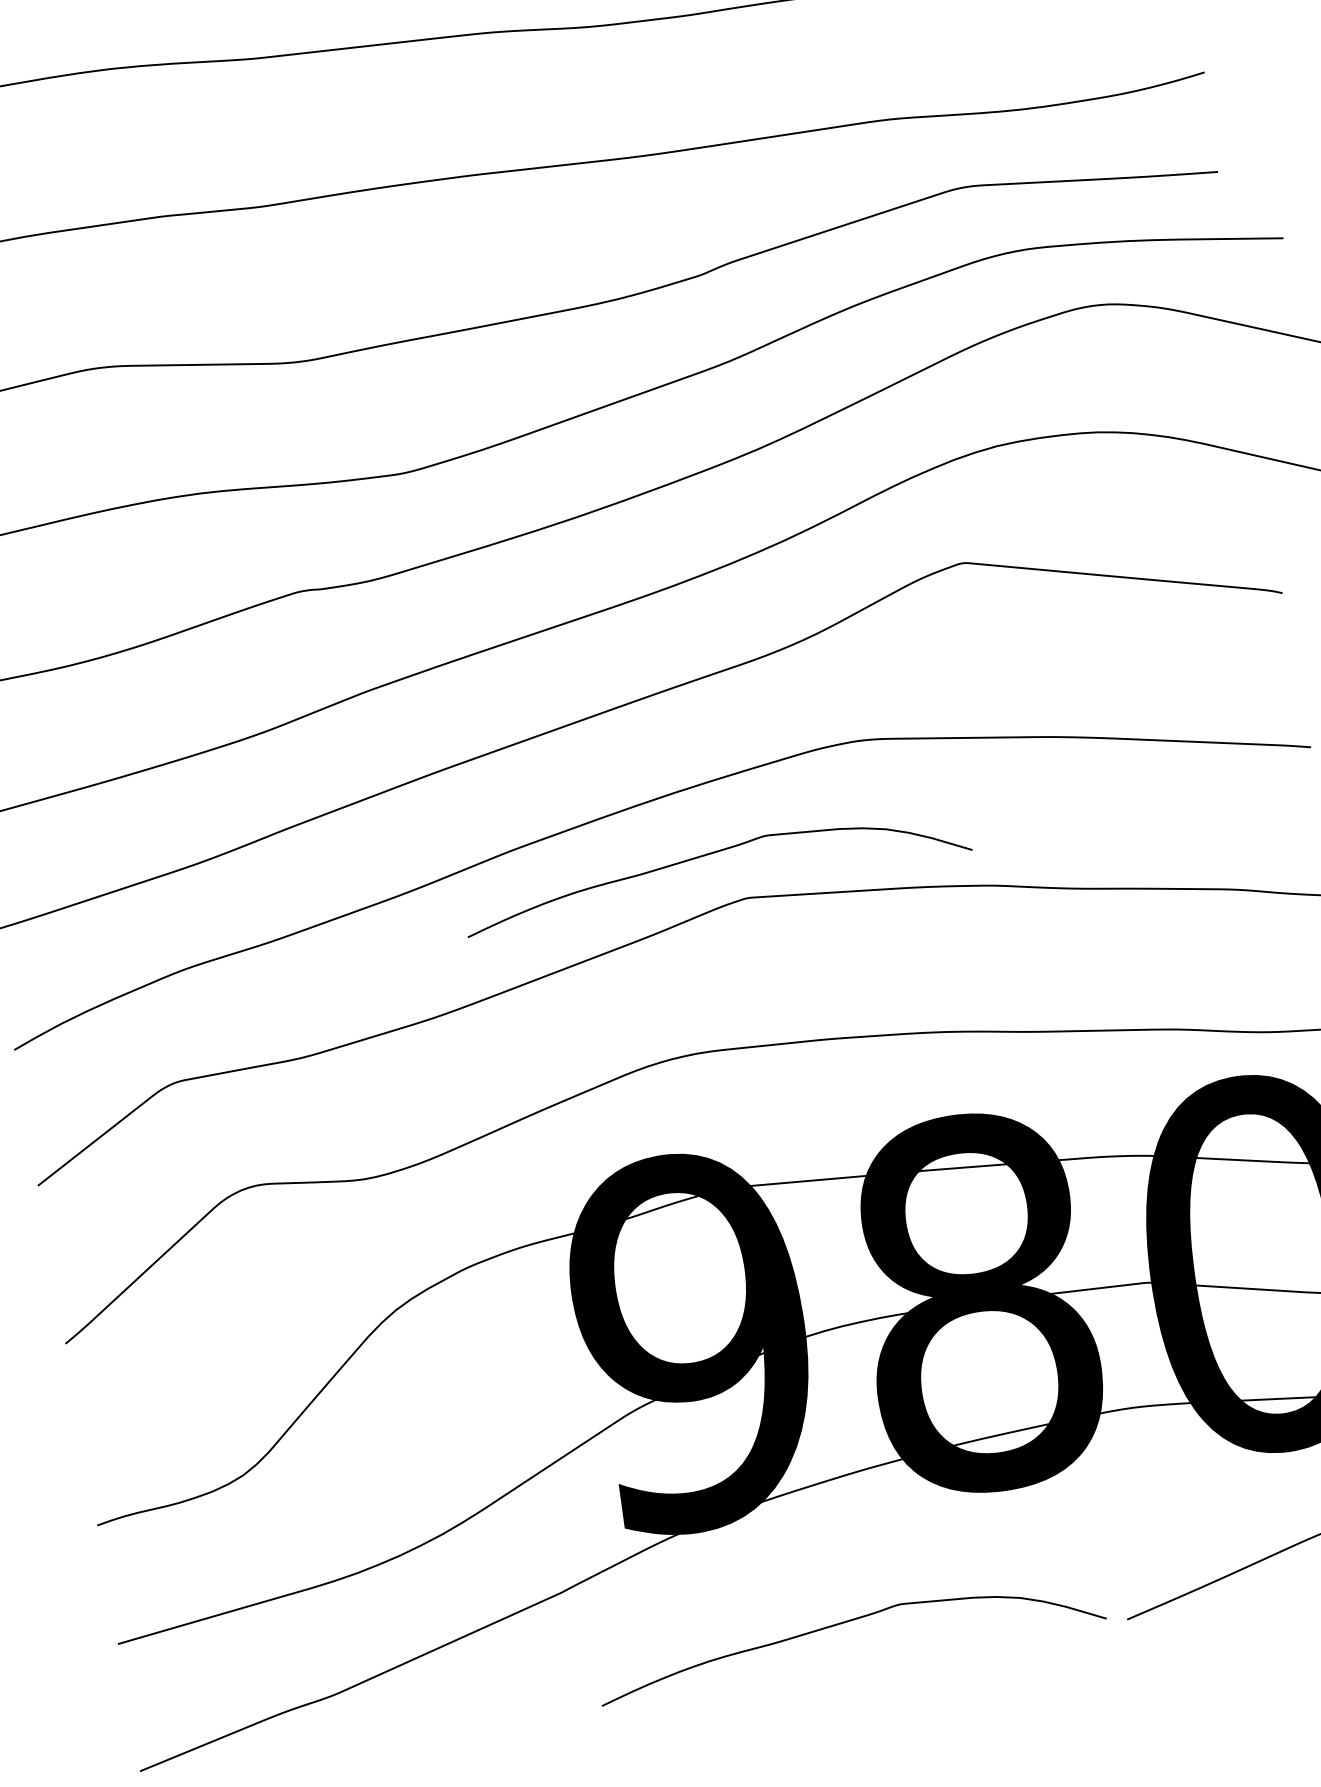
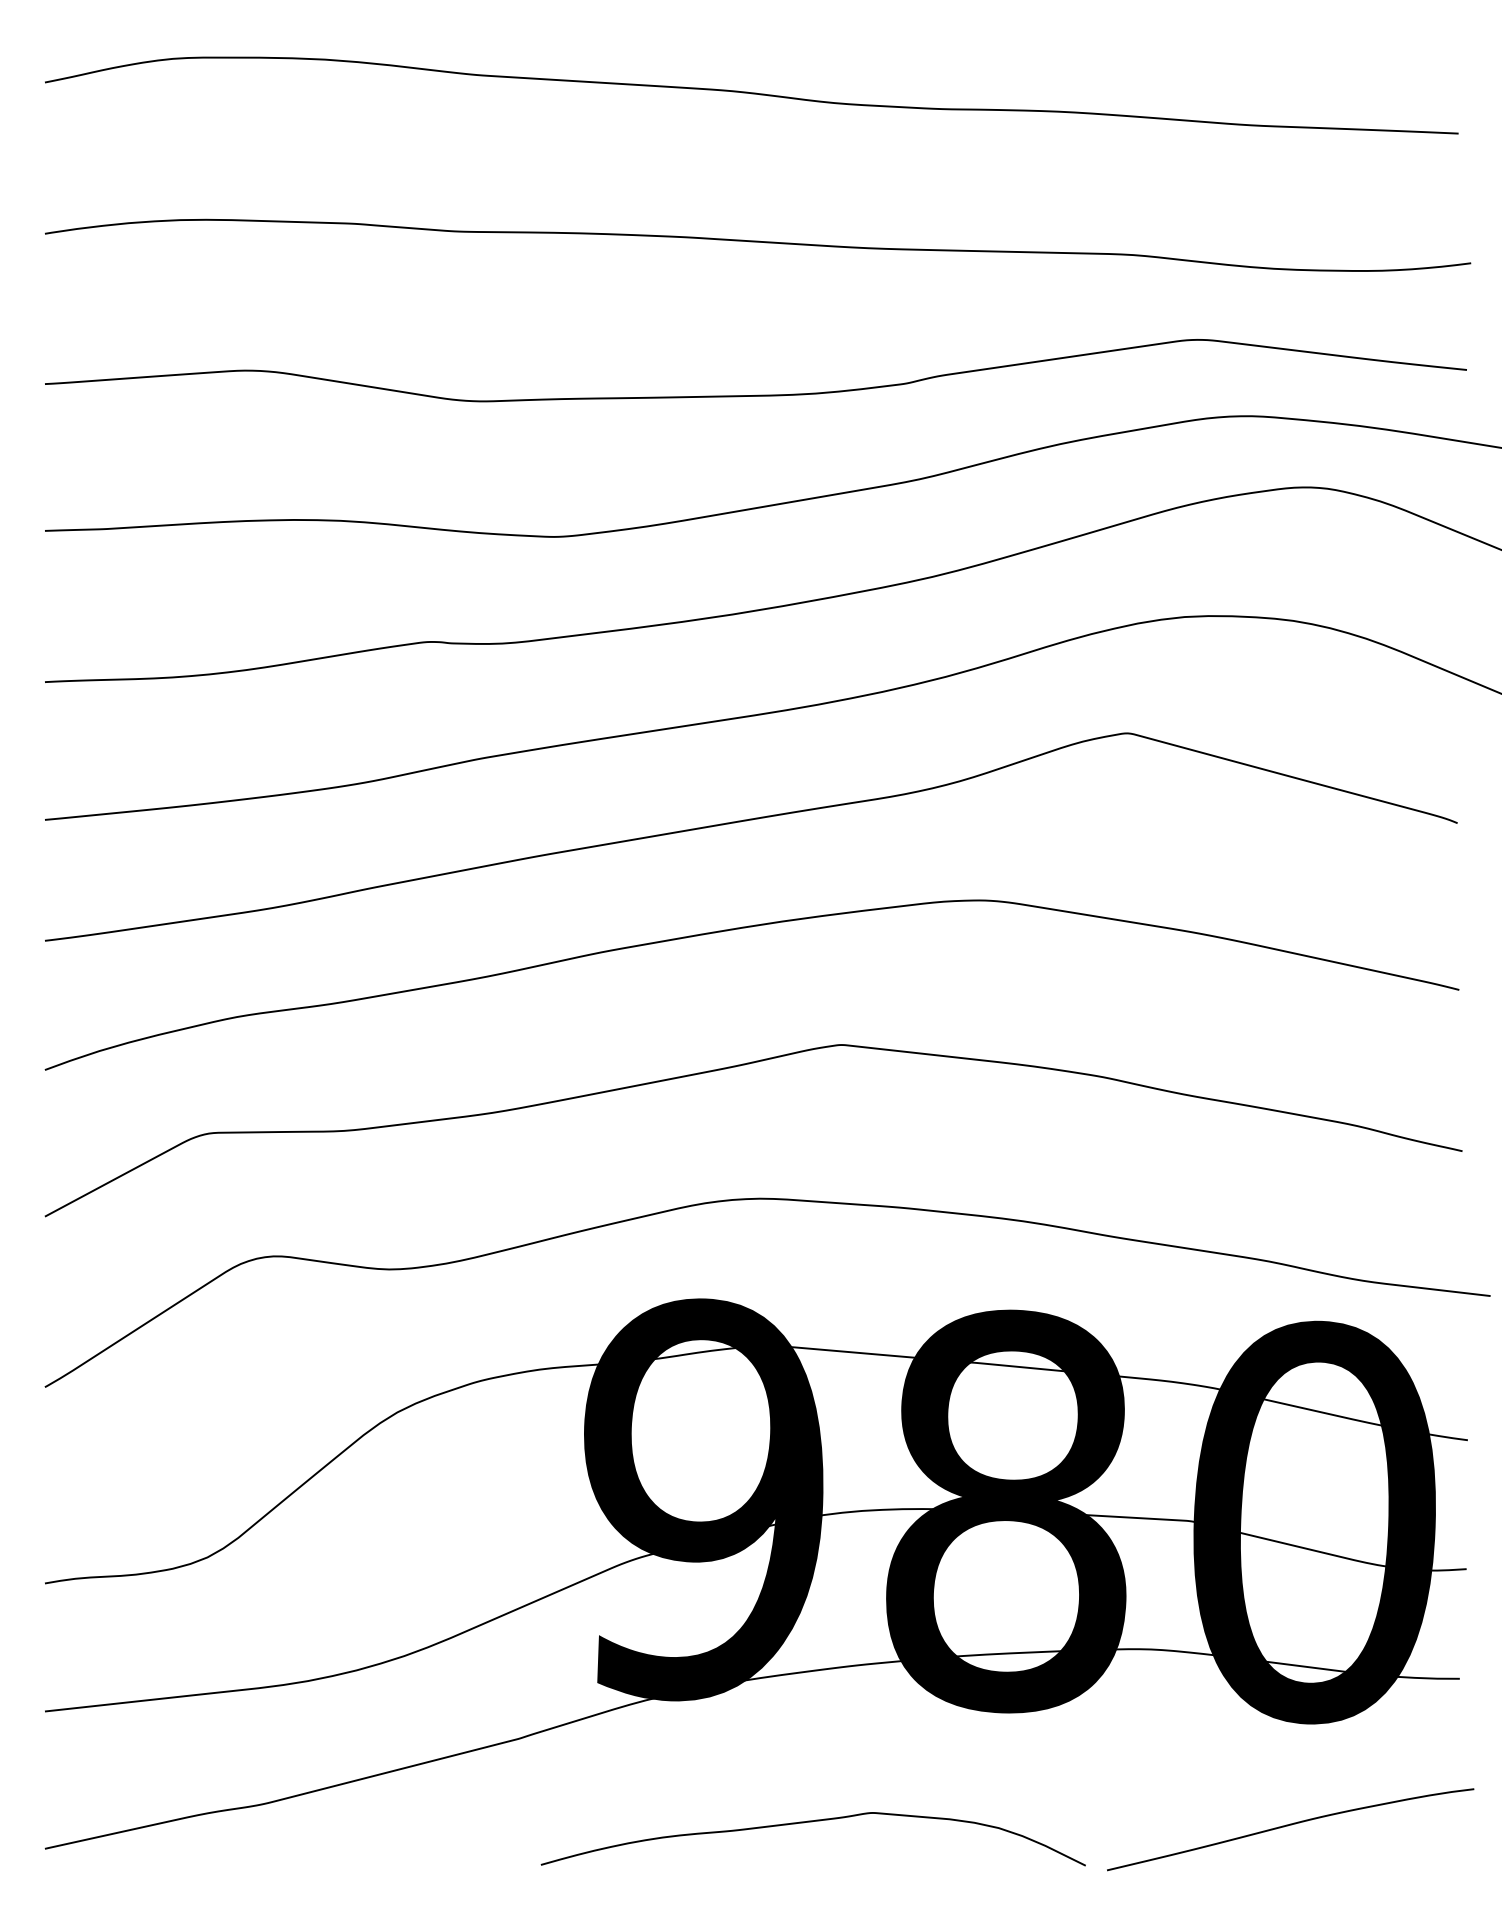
curve: (712, 854) -> (812, 992), removed

